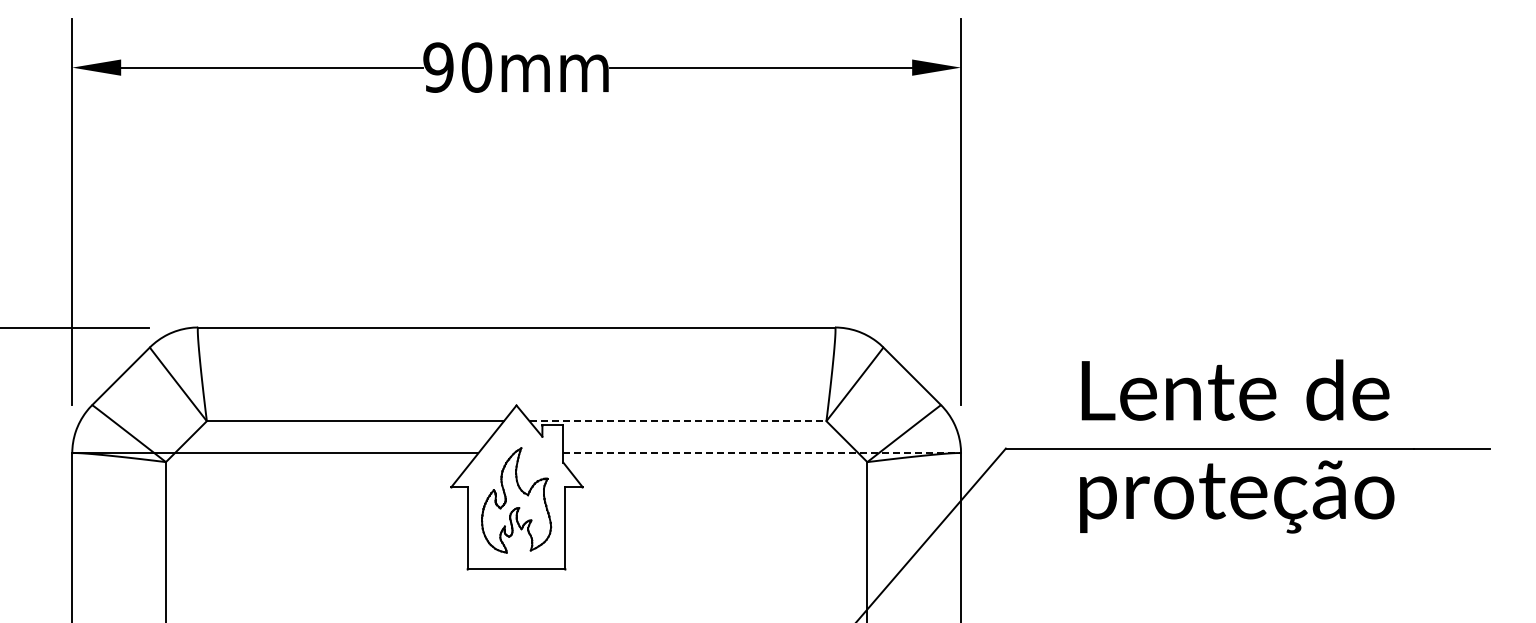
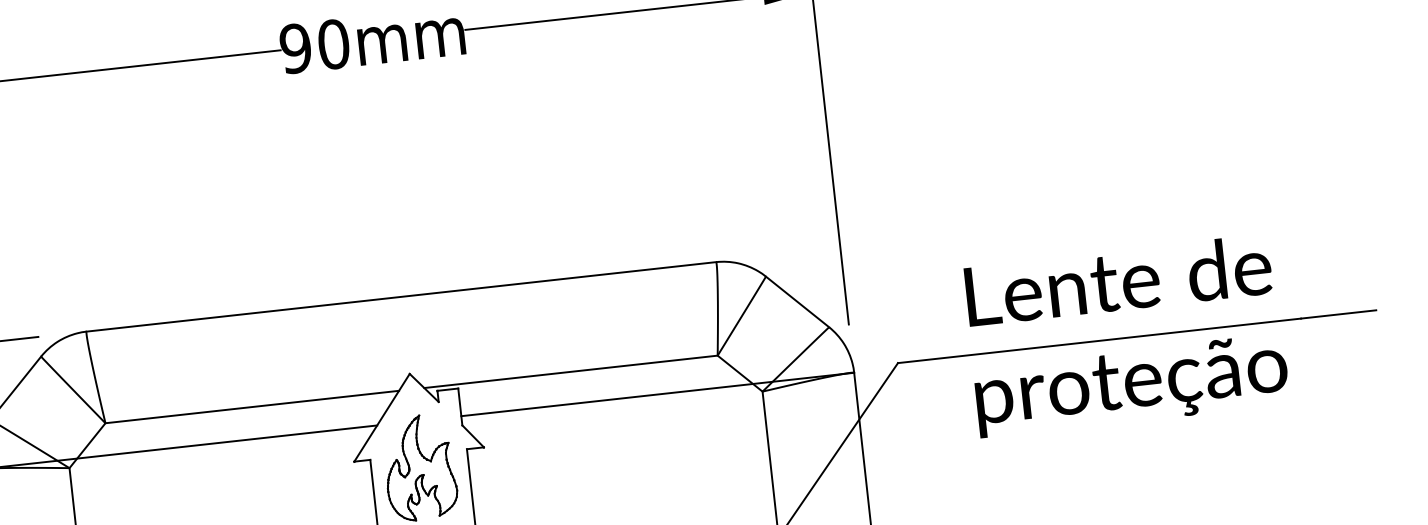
line: (678, 421) -> (571, 372), dashed -> solid
line: (762, 453) -> (658, 394), dashed -> solid

